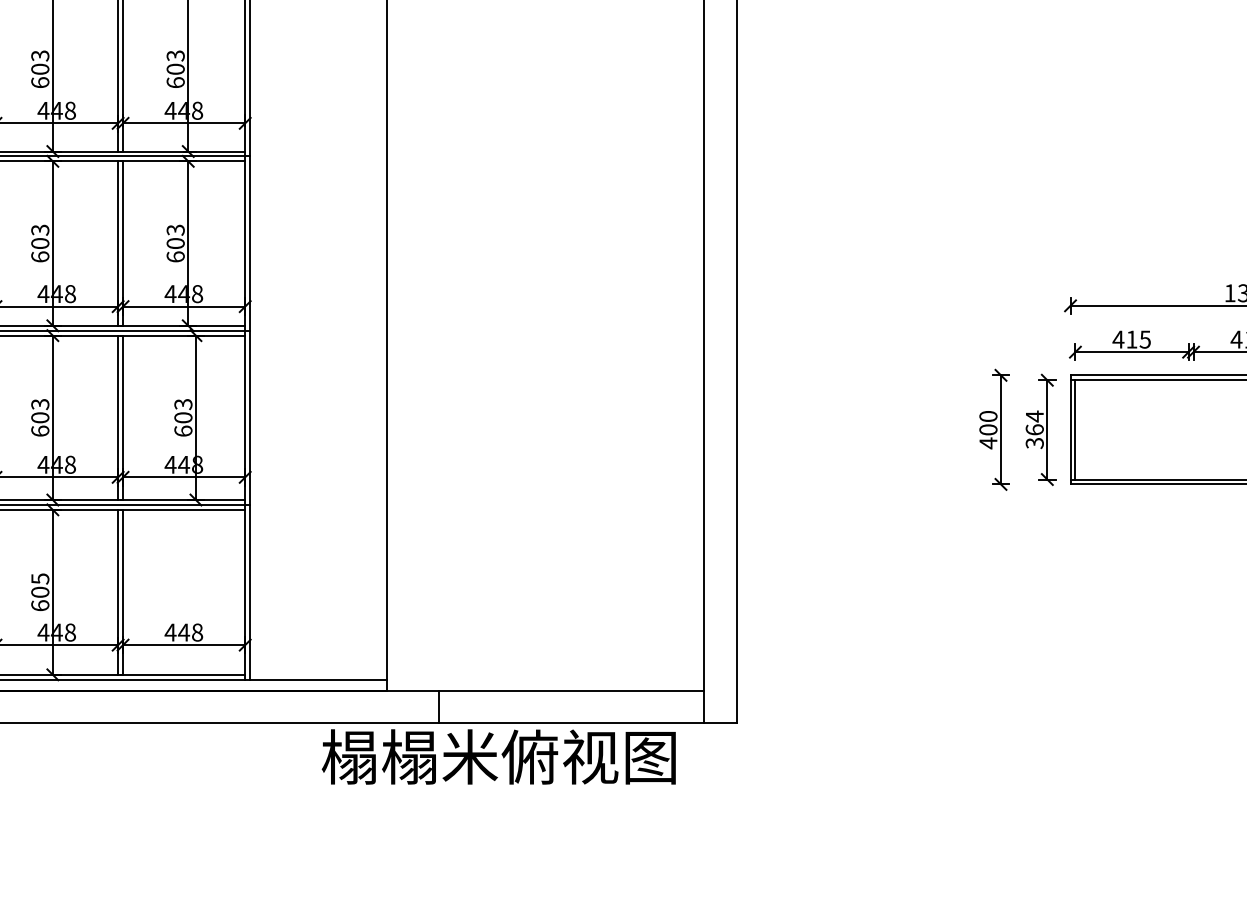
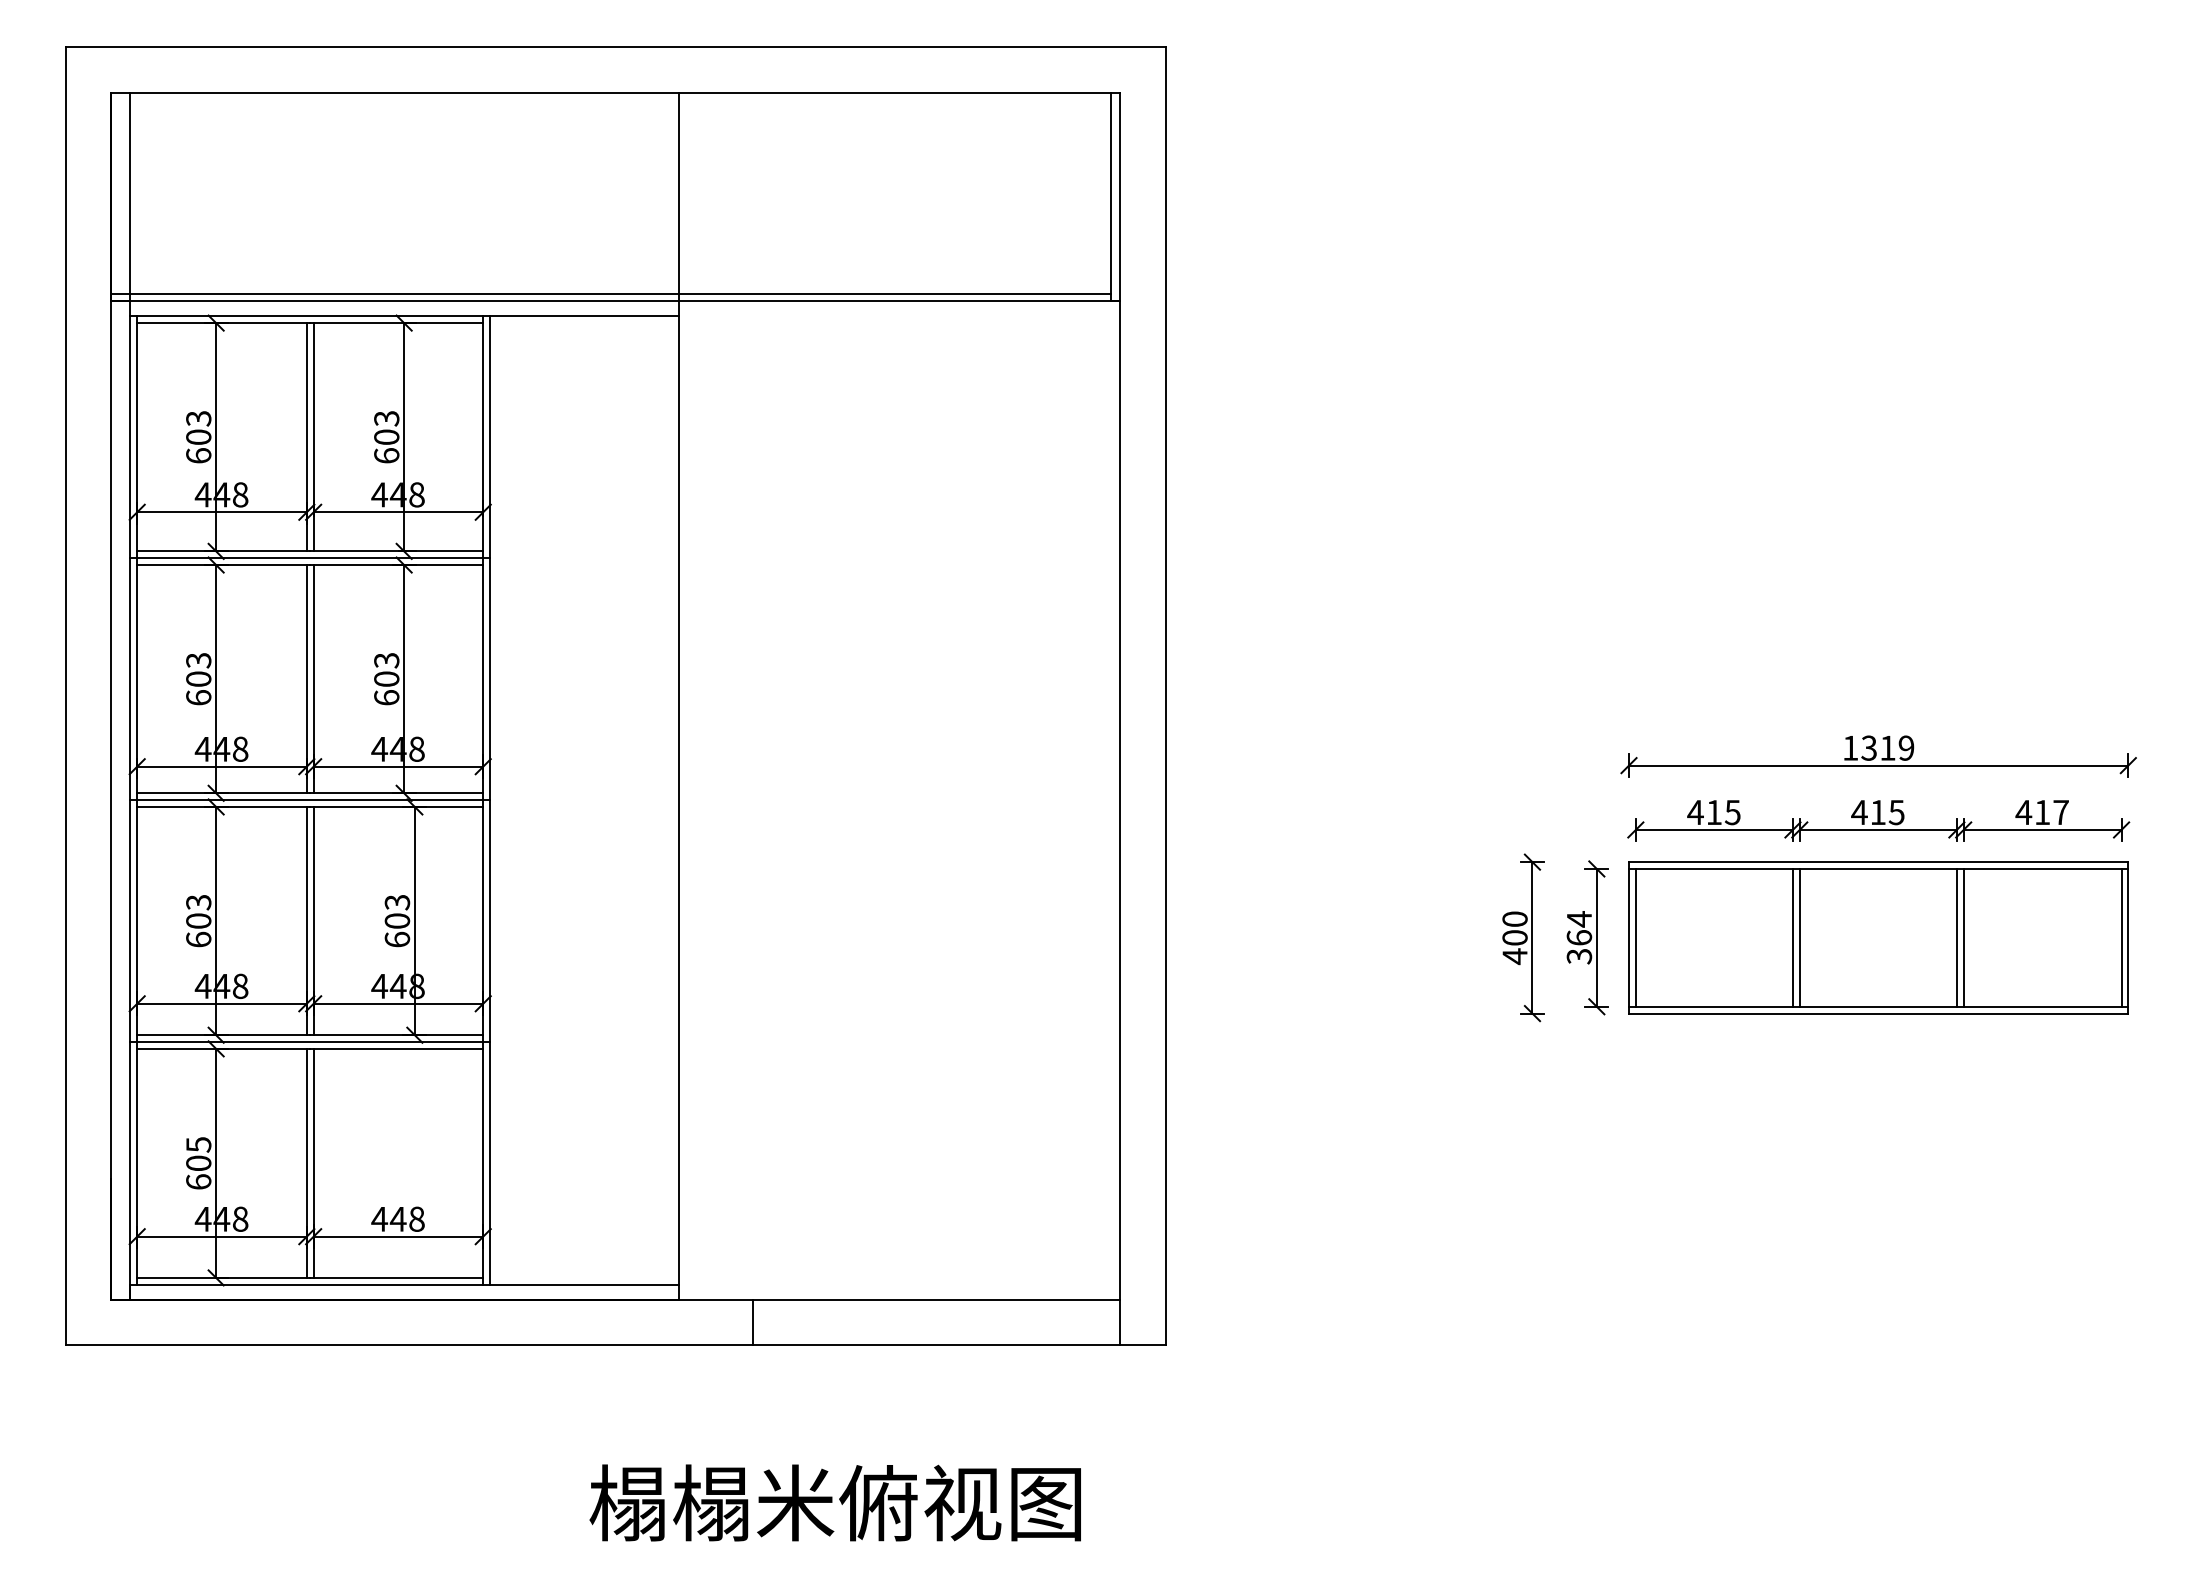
line: (1188, 429) -> (1792, 937), added
line: (1193, 429) -> (1799, 937), added
text: (498, 756) -> (834, 1502), moved

